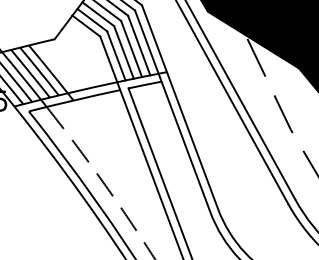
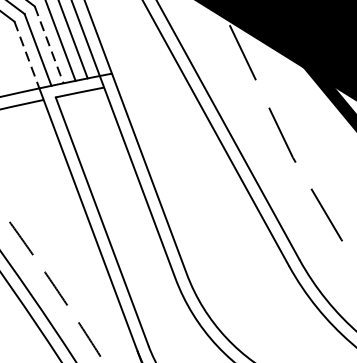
line: (124, 52) -> (49, 44), solid -> dashed
line: (108, 59) -> (26, 55), solid -> dashed

